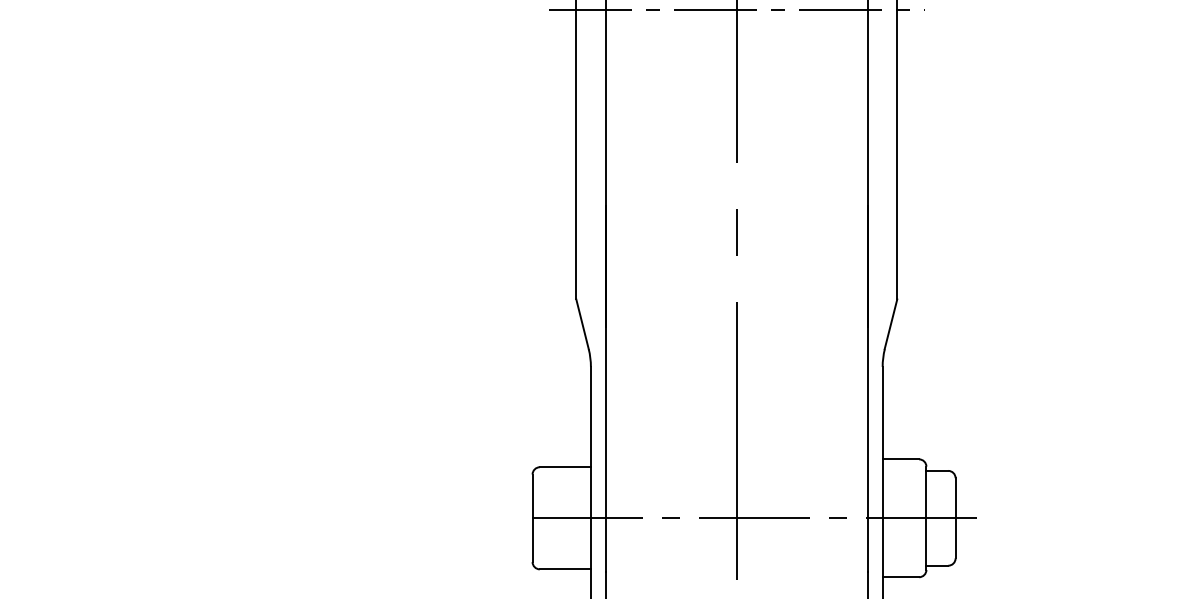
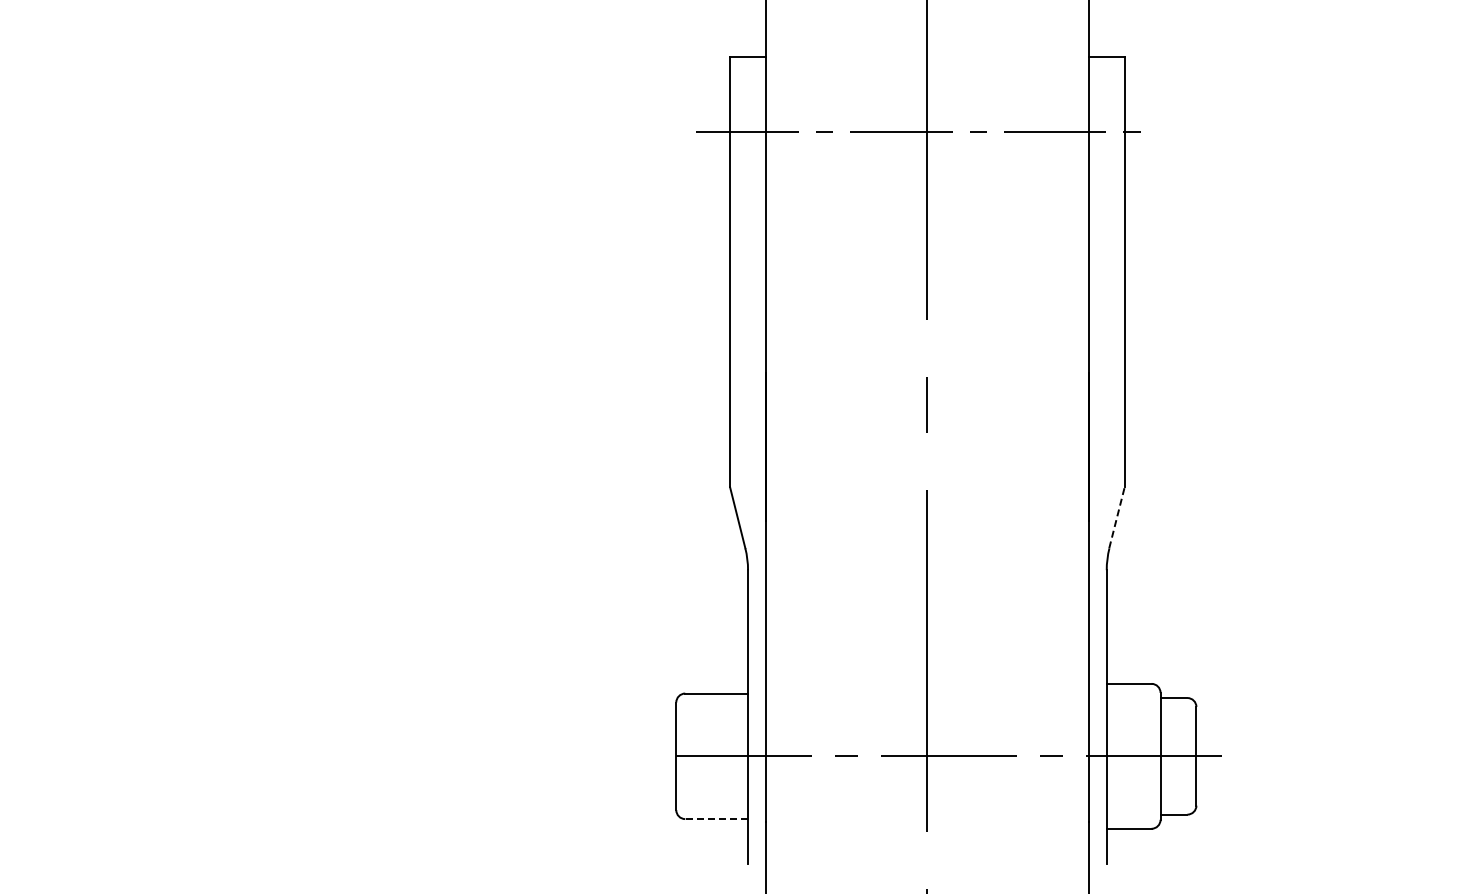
line: (891, 324) -> (1117, 517), solid -> dashed
line: (565, 569) -> (716, 819), solid -> dashed

